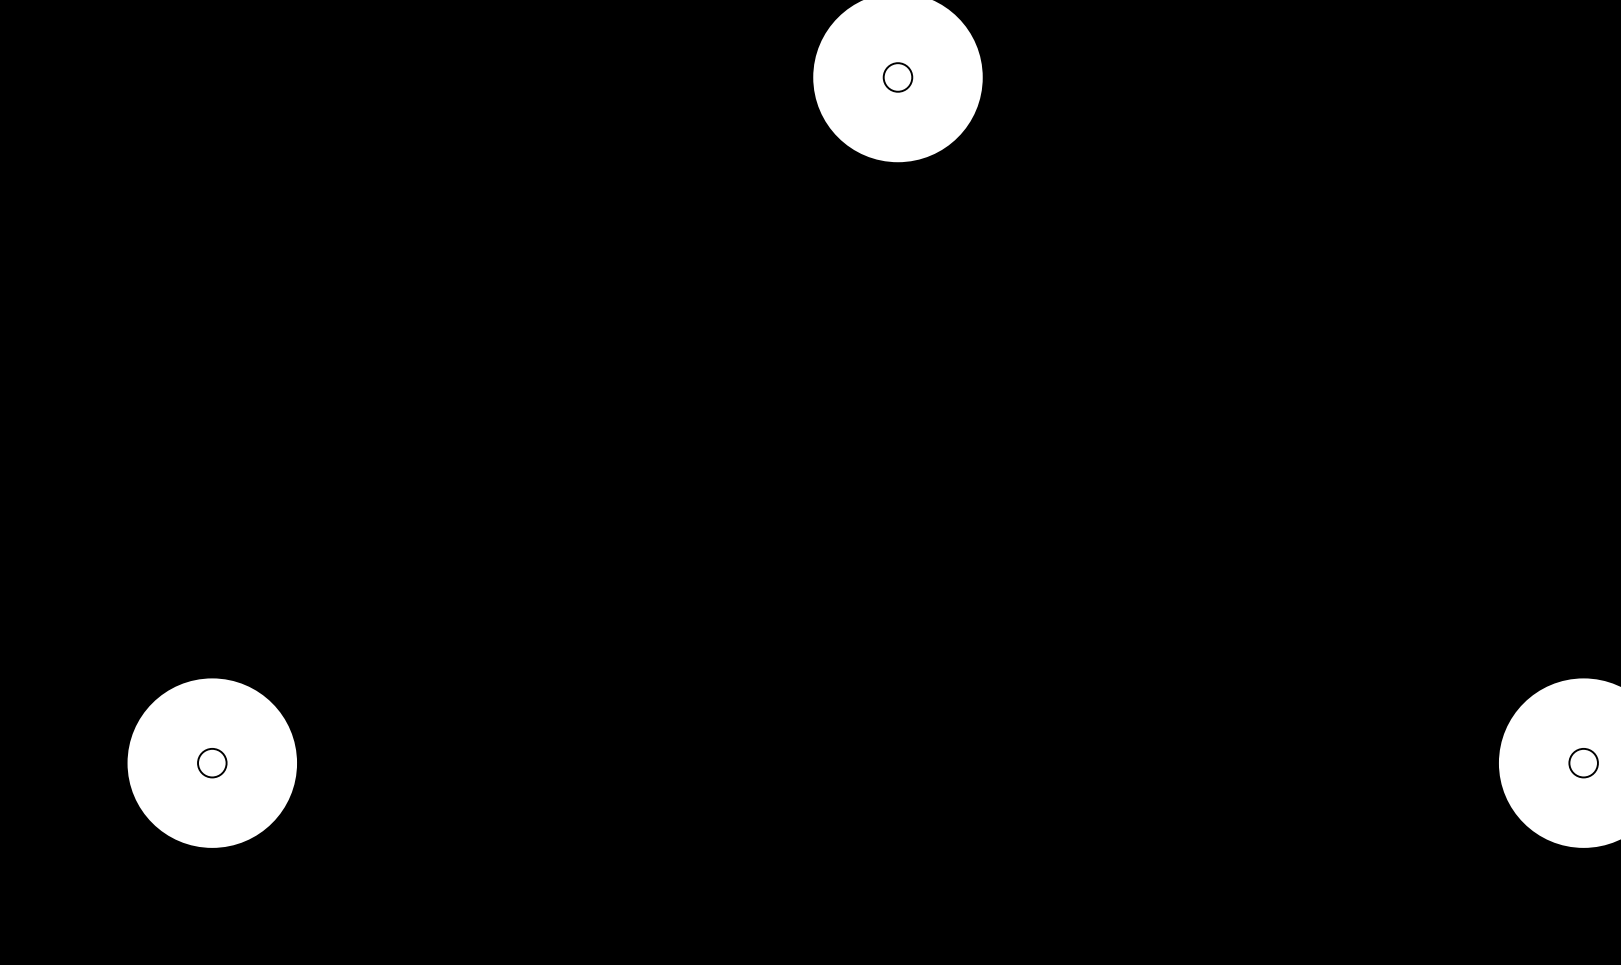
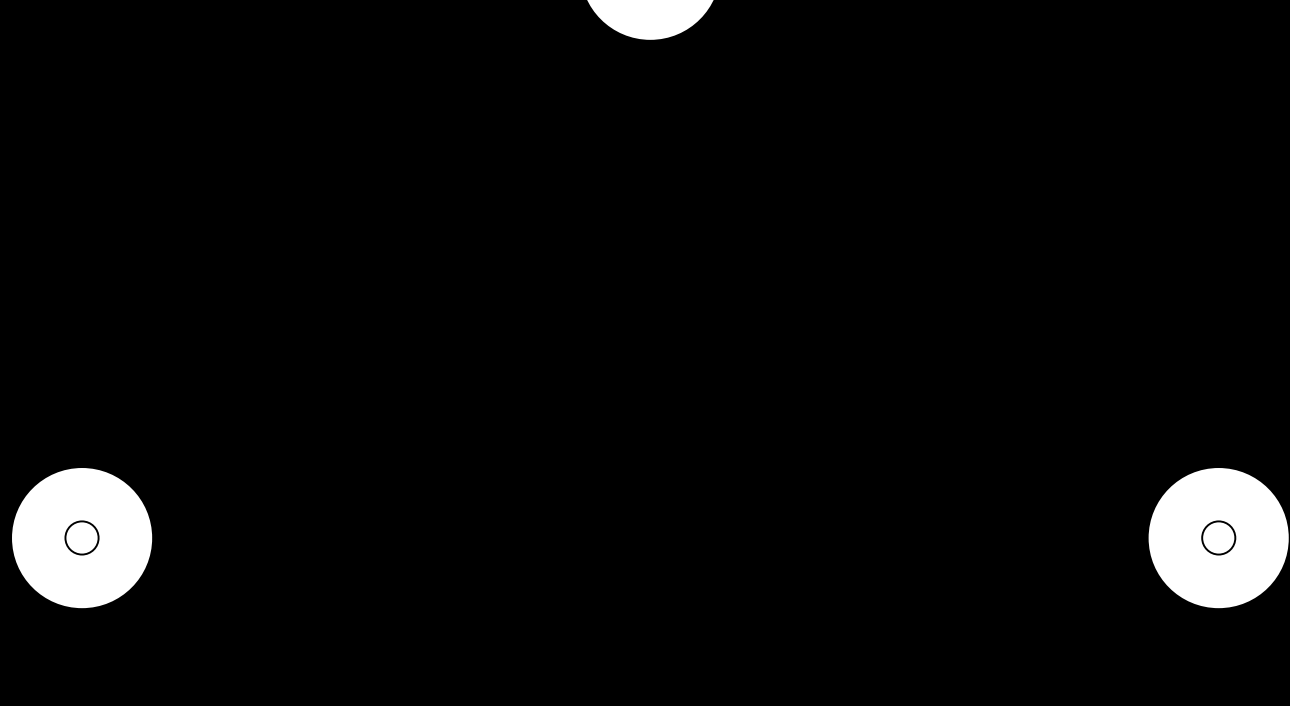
circle: (212, 763) -> (82, 538), size x1.4
circle: (1583, 763) -> (1218, 538), size x1.4

